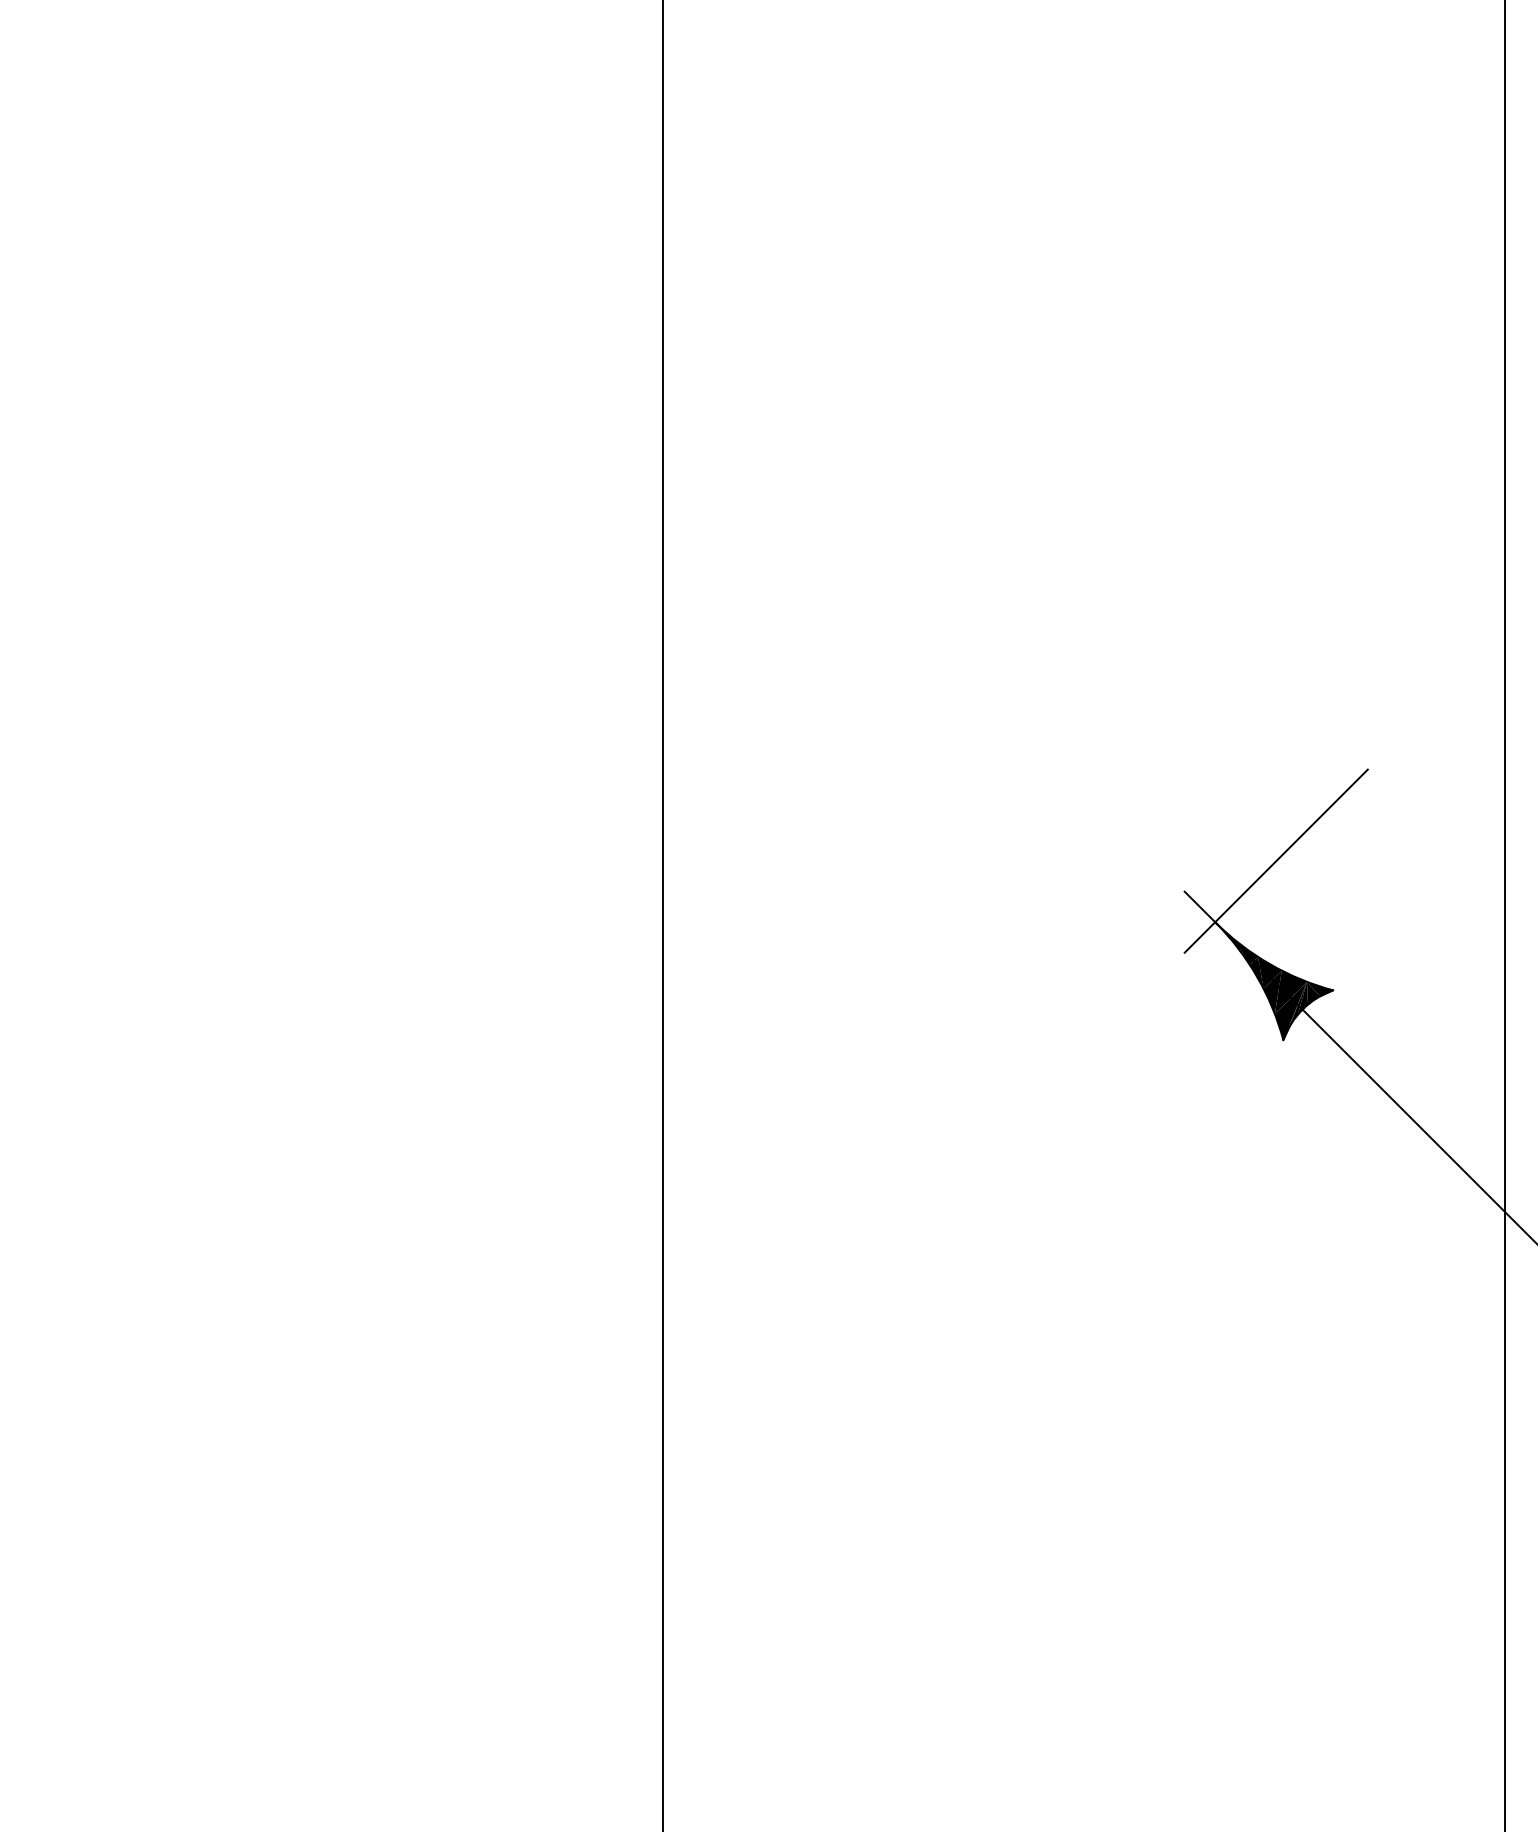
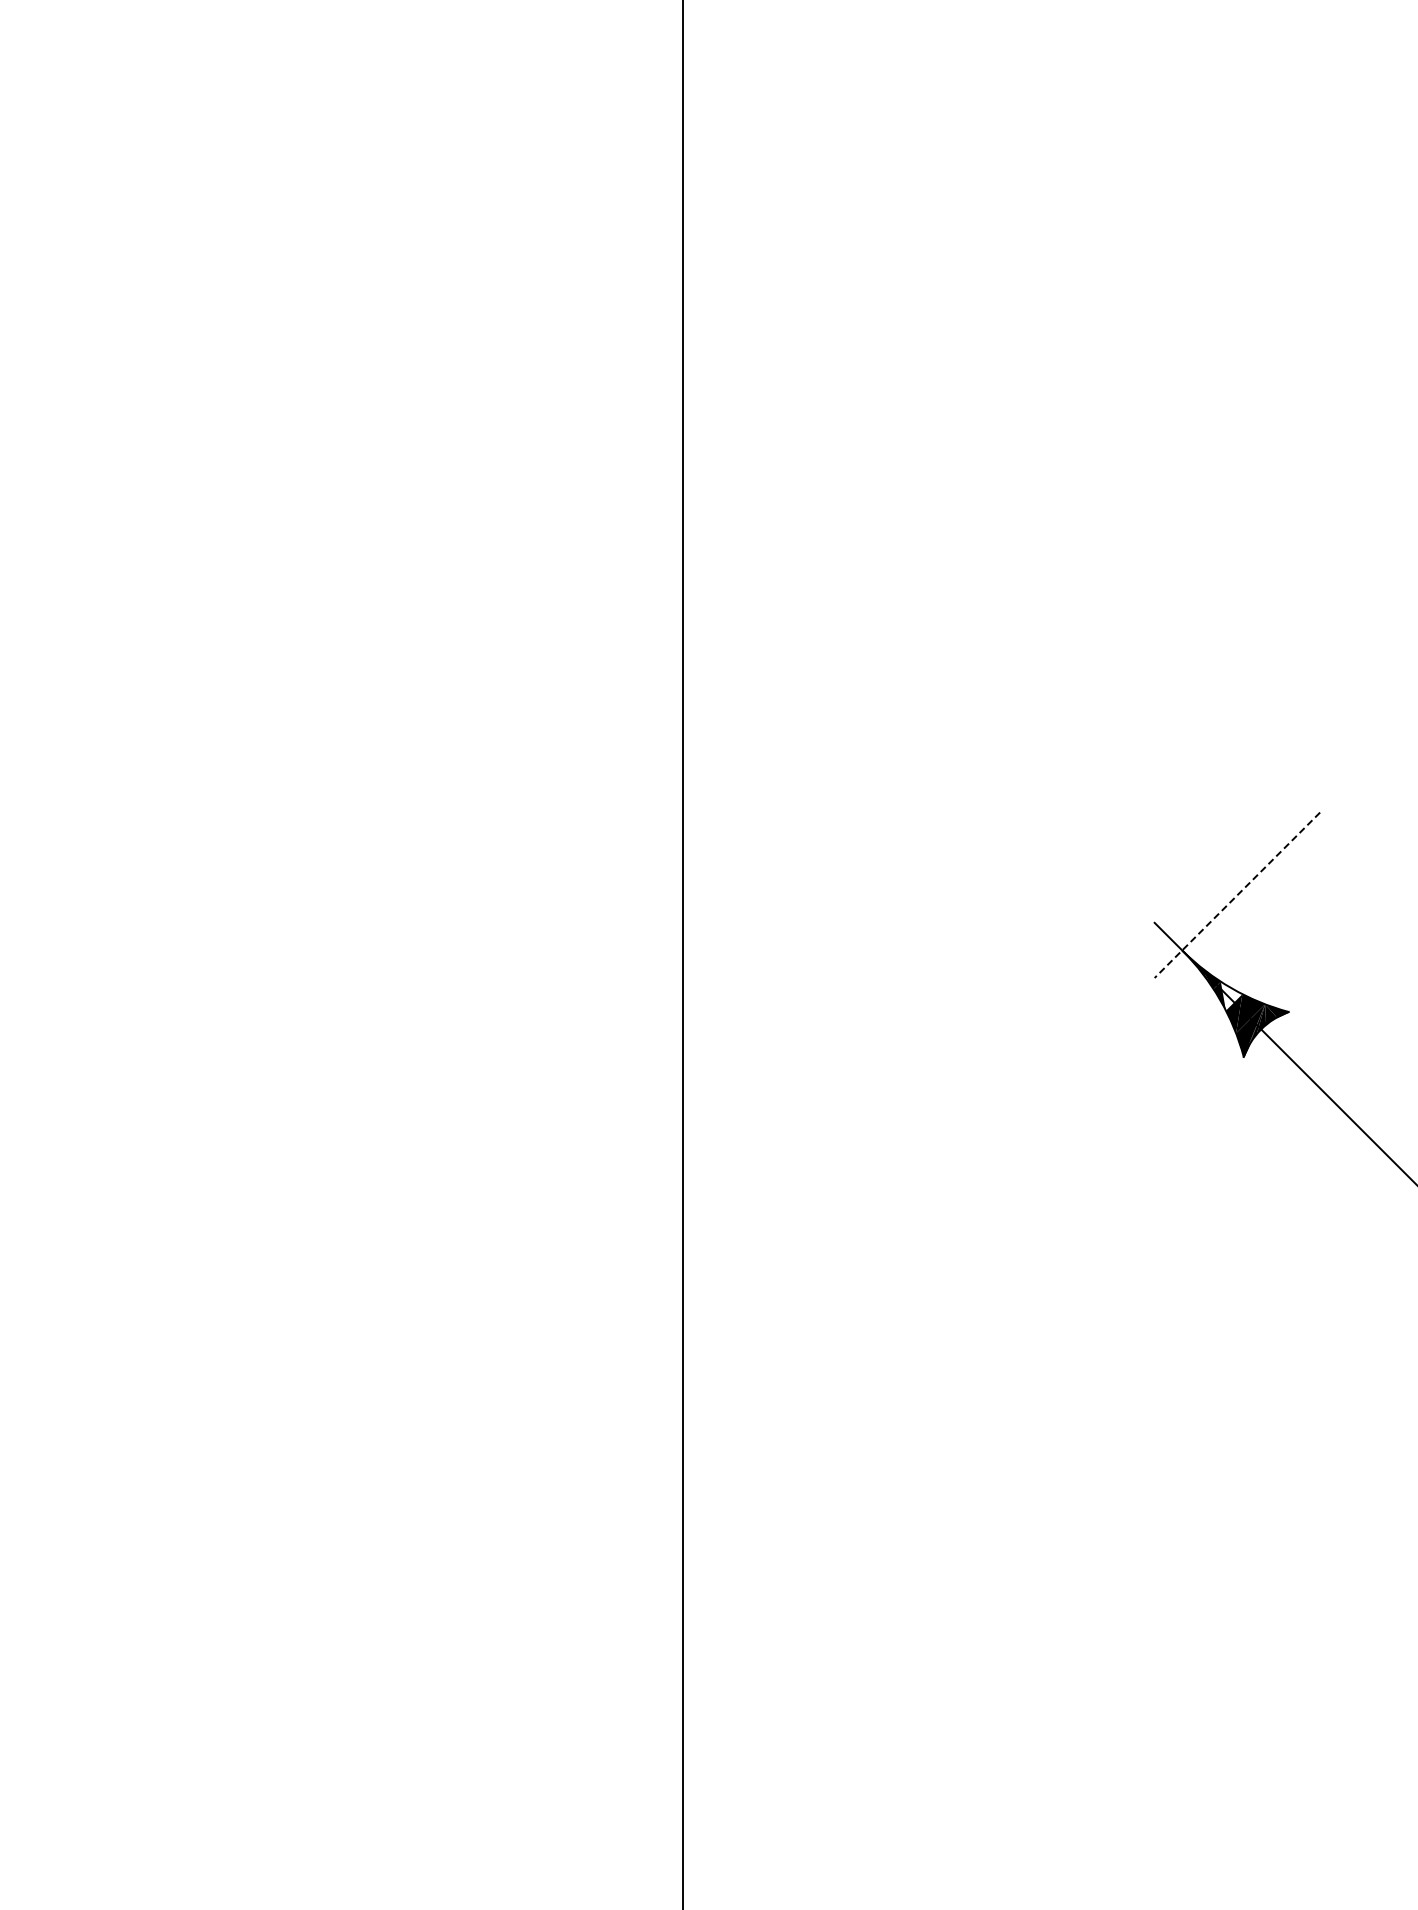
line: (1276, 861) -> (1237, 895), solid -> dashed
fill: (1269, 972) -> (1231, 995), removed

